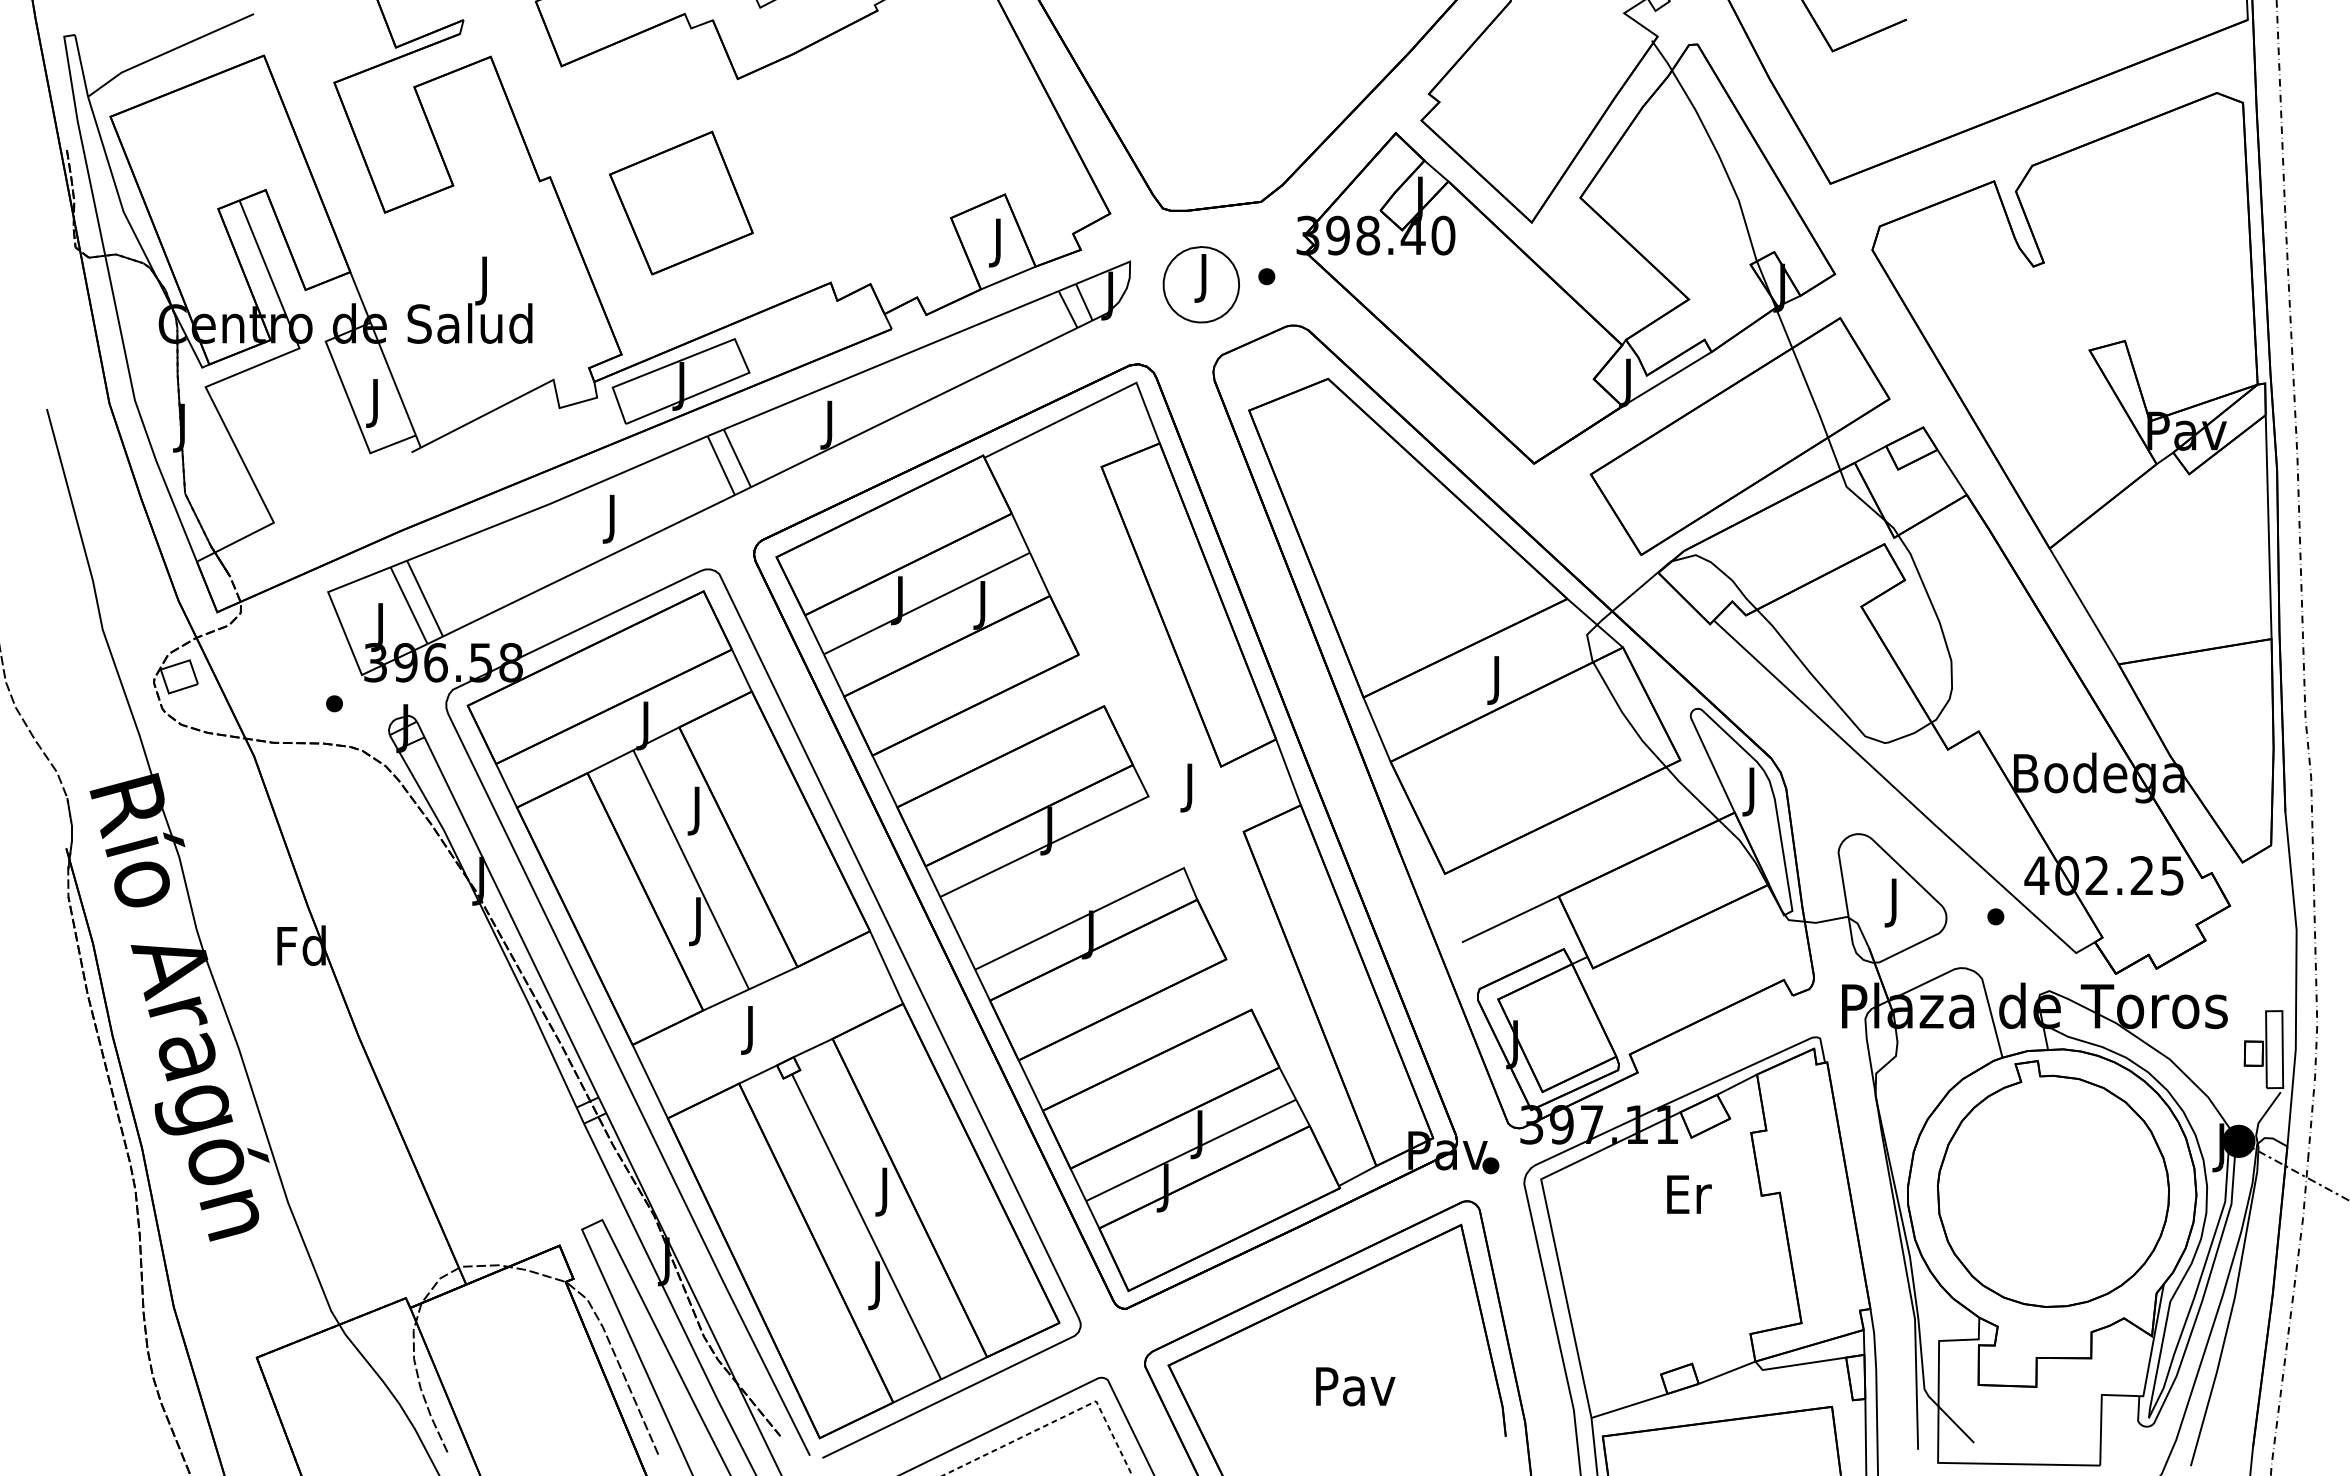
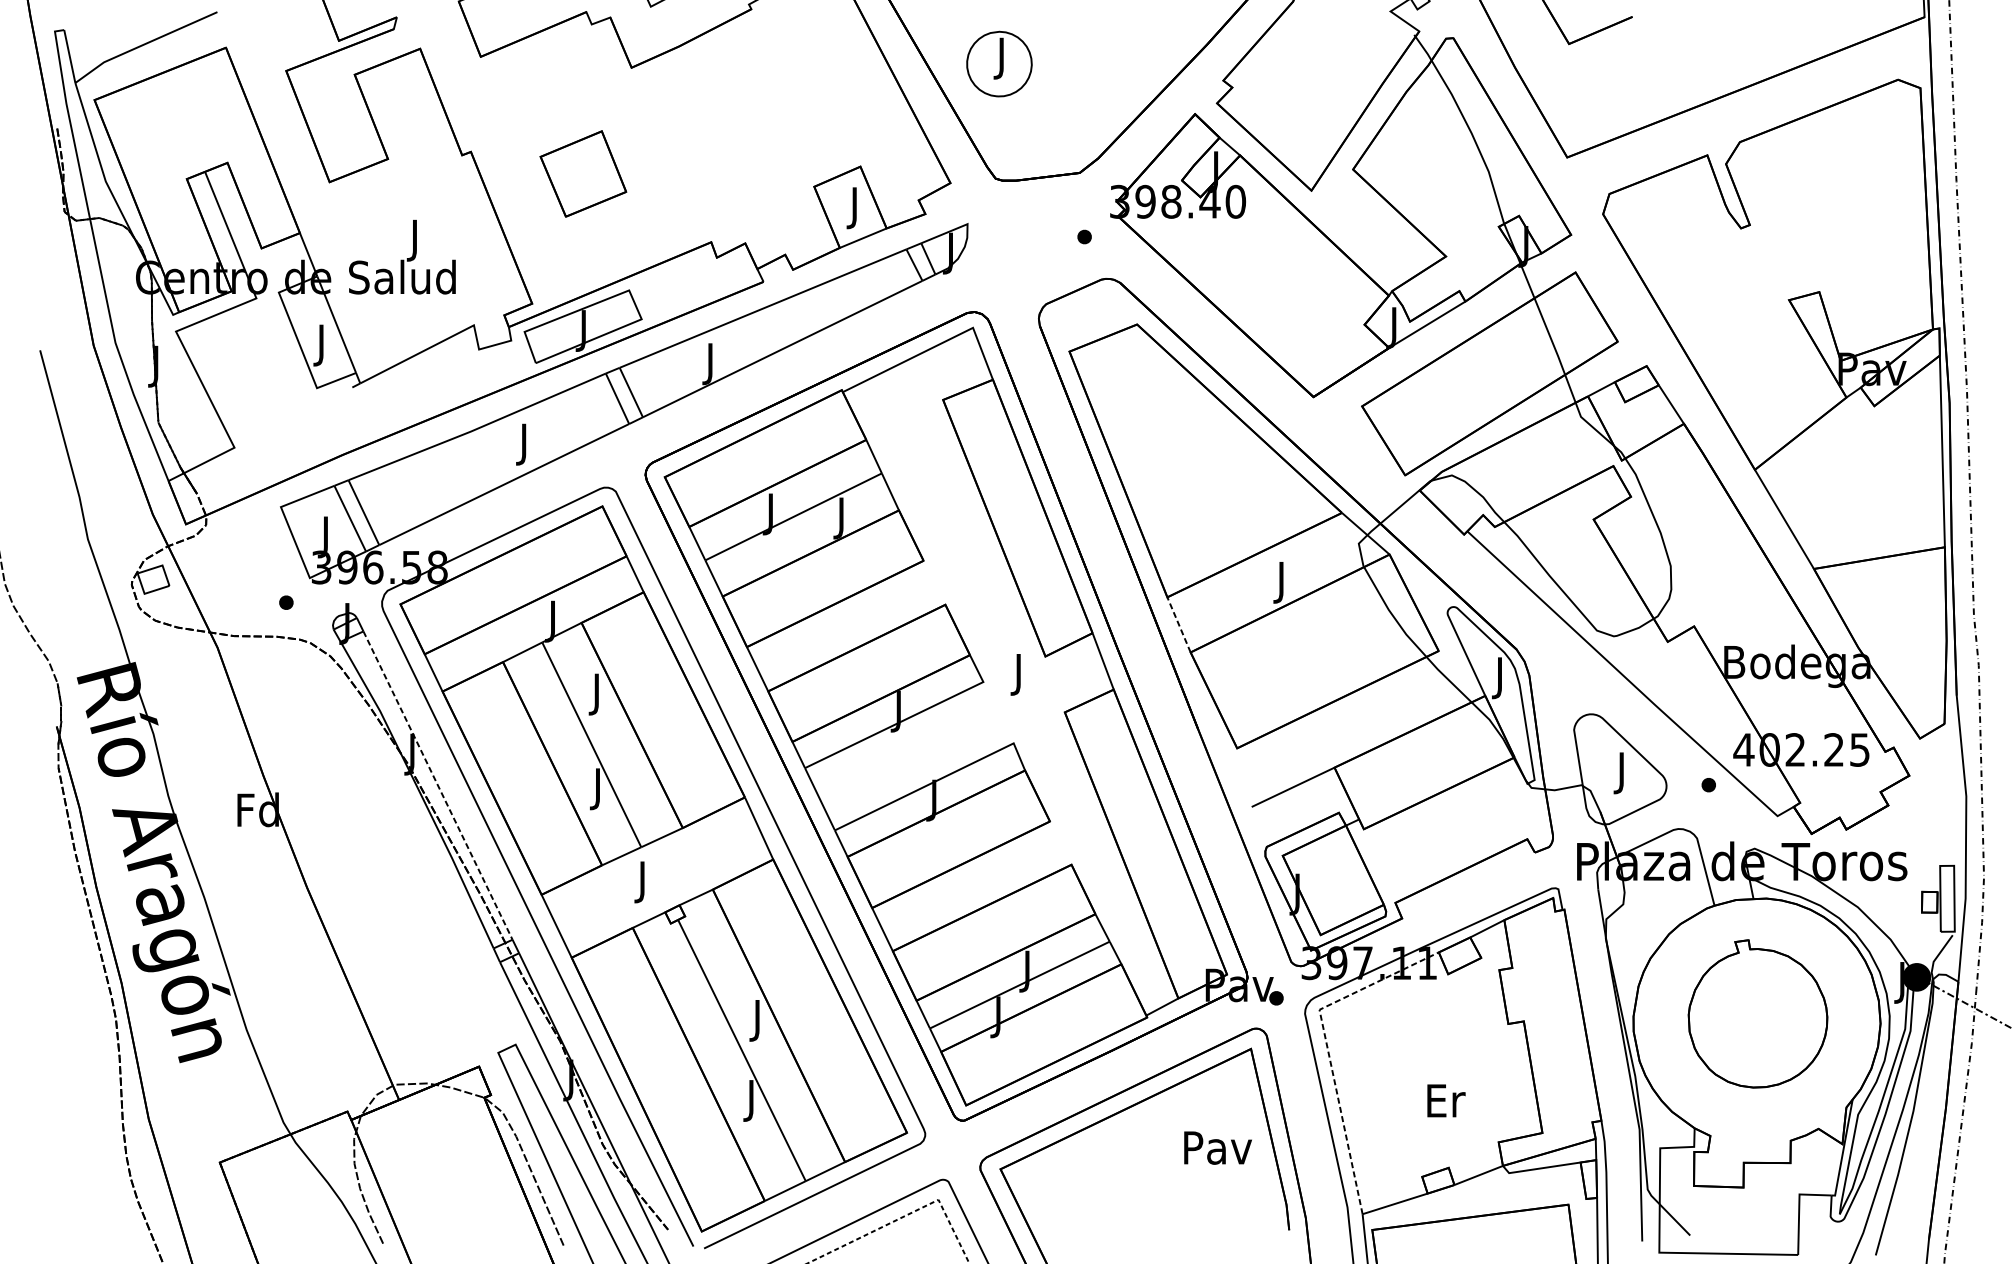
part: (681, 202) -> (583, 173), size x0.7
part: (1201, 284) -> (999, 63), moved
line: (1377, 729) -> (1179, 624), solid -> dashed
line: (511, 917) -> (437, 785), solid -> dashed
part: (2052, 1183) -> (1757, 1013), size x0.7
text: (1689, 1194) -> (1446, 1100), moved
line: (1550, 1222) -> (1327, 1046), solid -> dashed
text: (1355, 1386) -> (1217, 1147), moved

